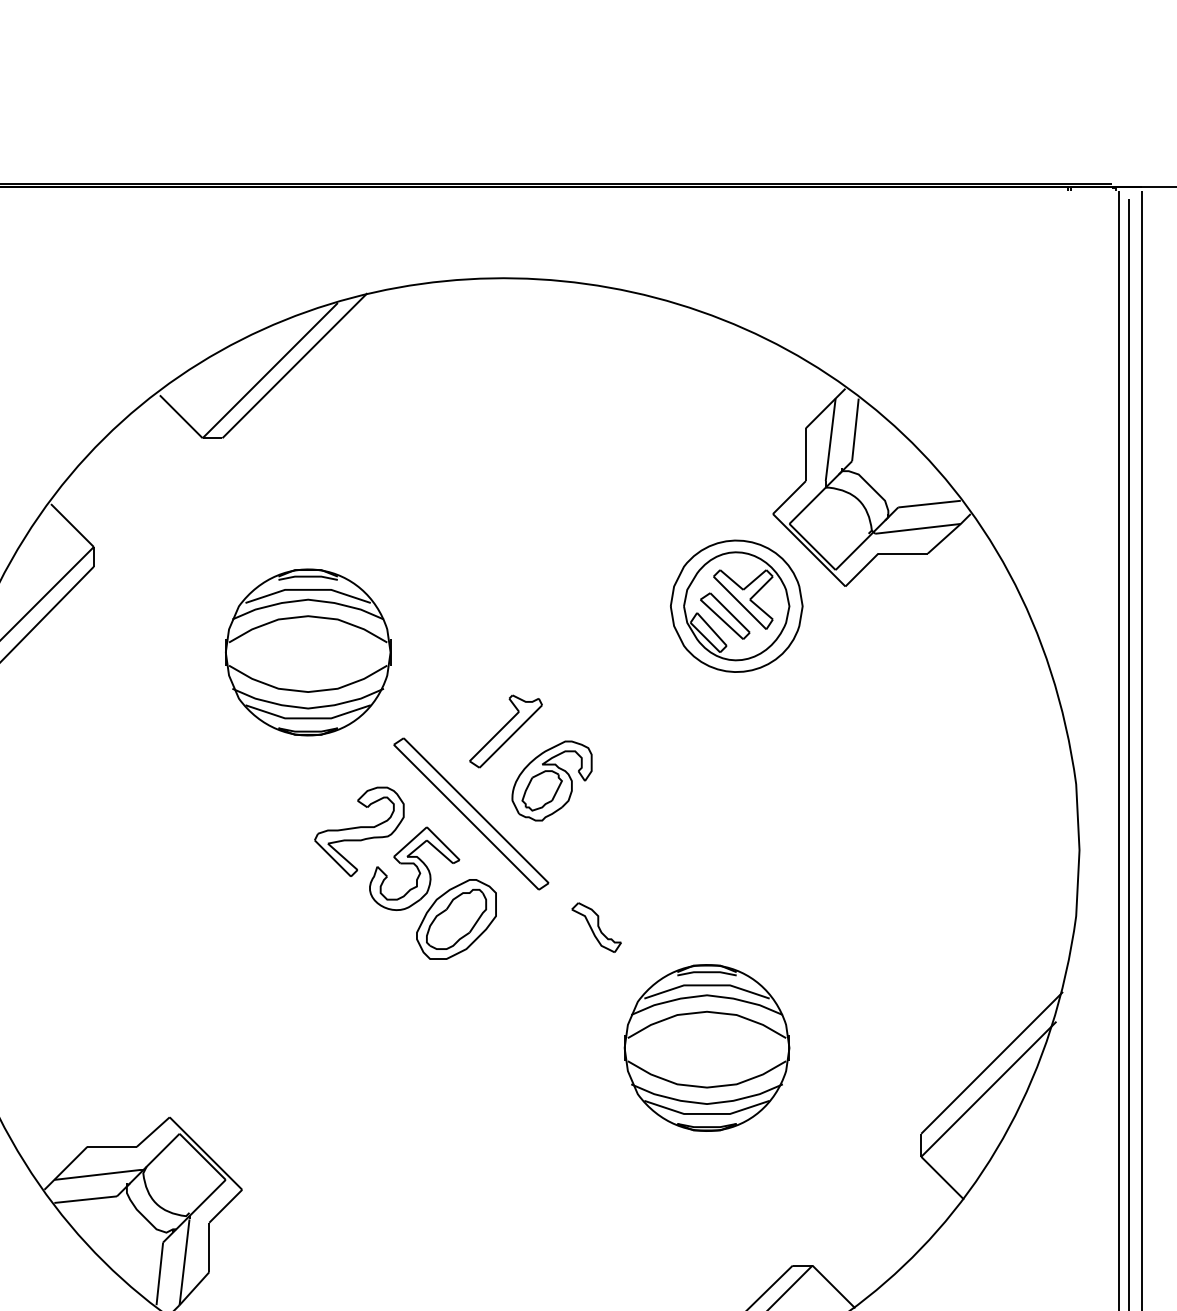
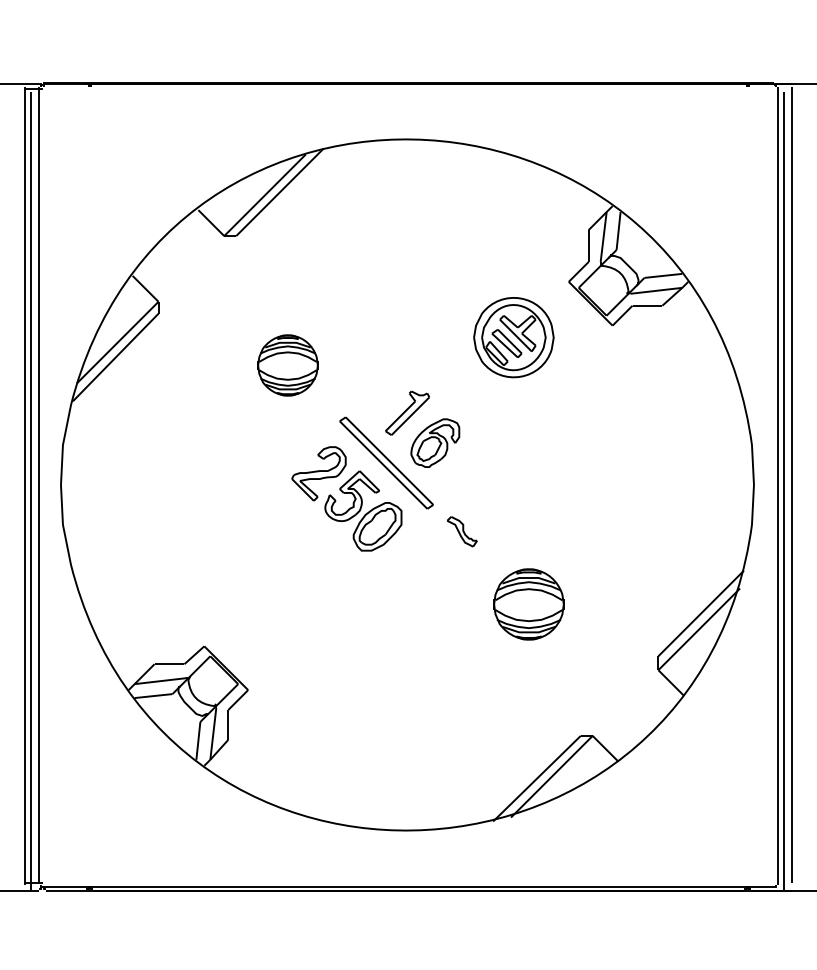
part: (736, 606) -> (513, 337), moved
part: (307, 652) -> (287, 365), size x0.6
part: (706, 1048) -> (528, 604), size x0.7

